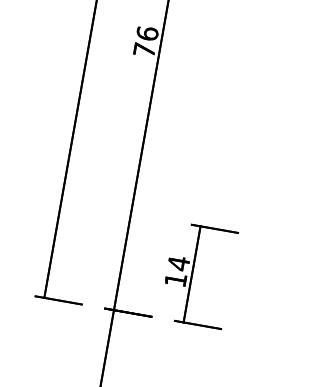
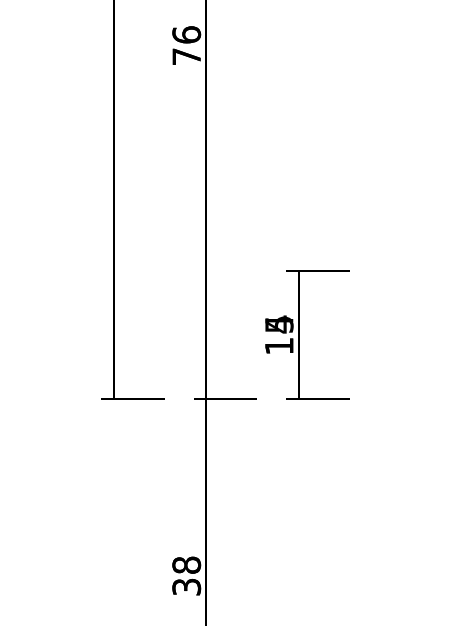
text: (178, 263) -> (279, 324), 14 -> 15

